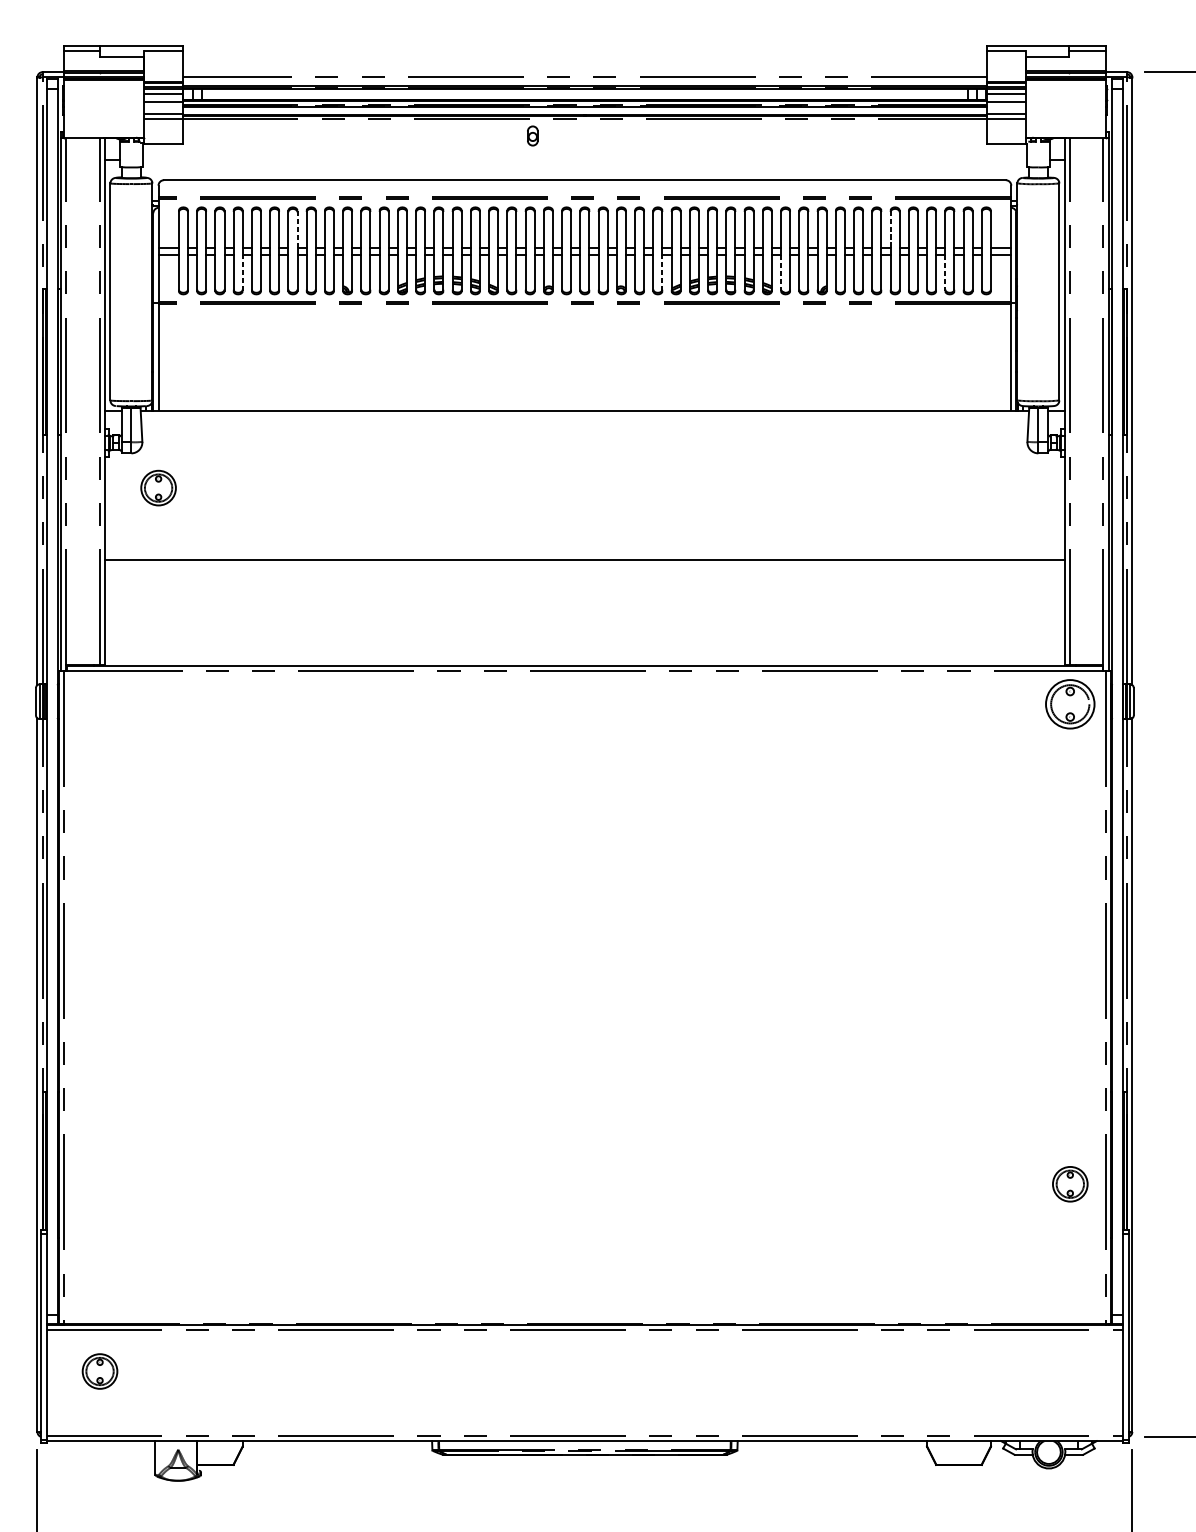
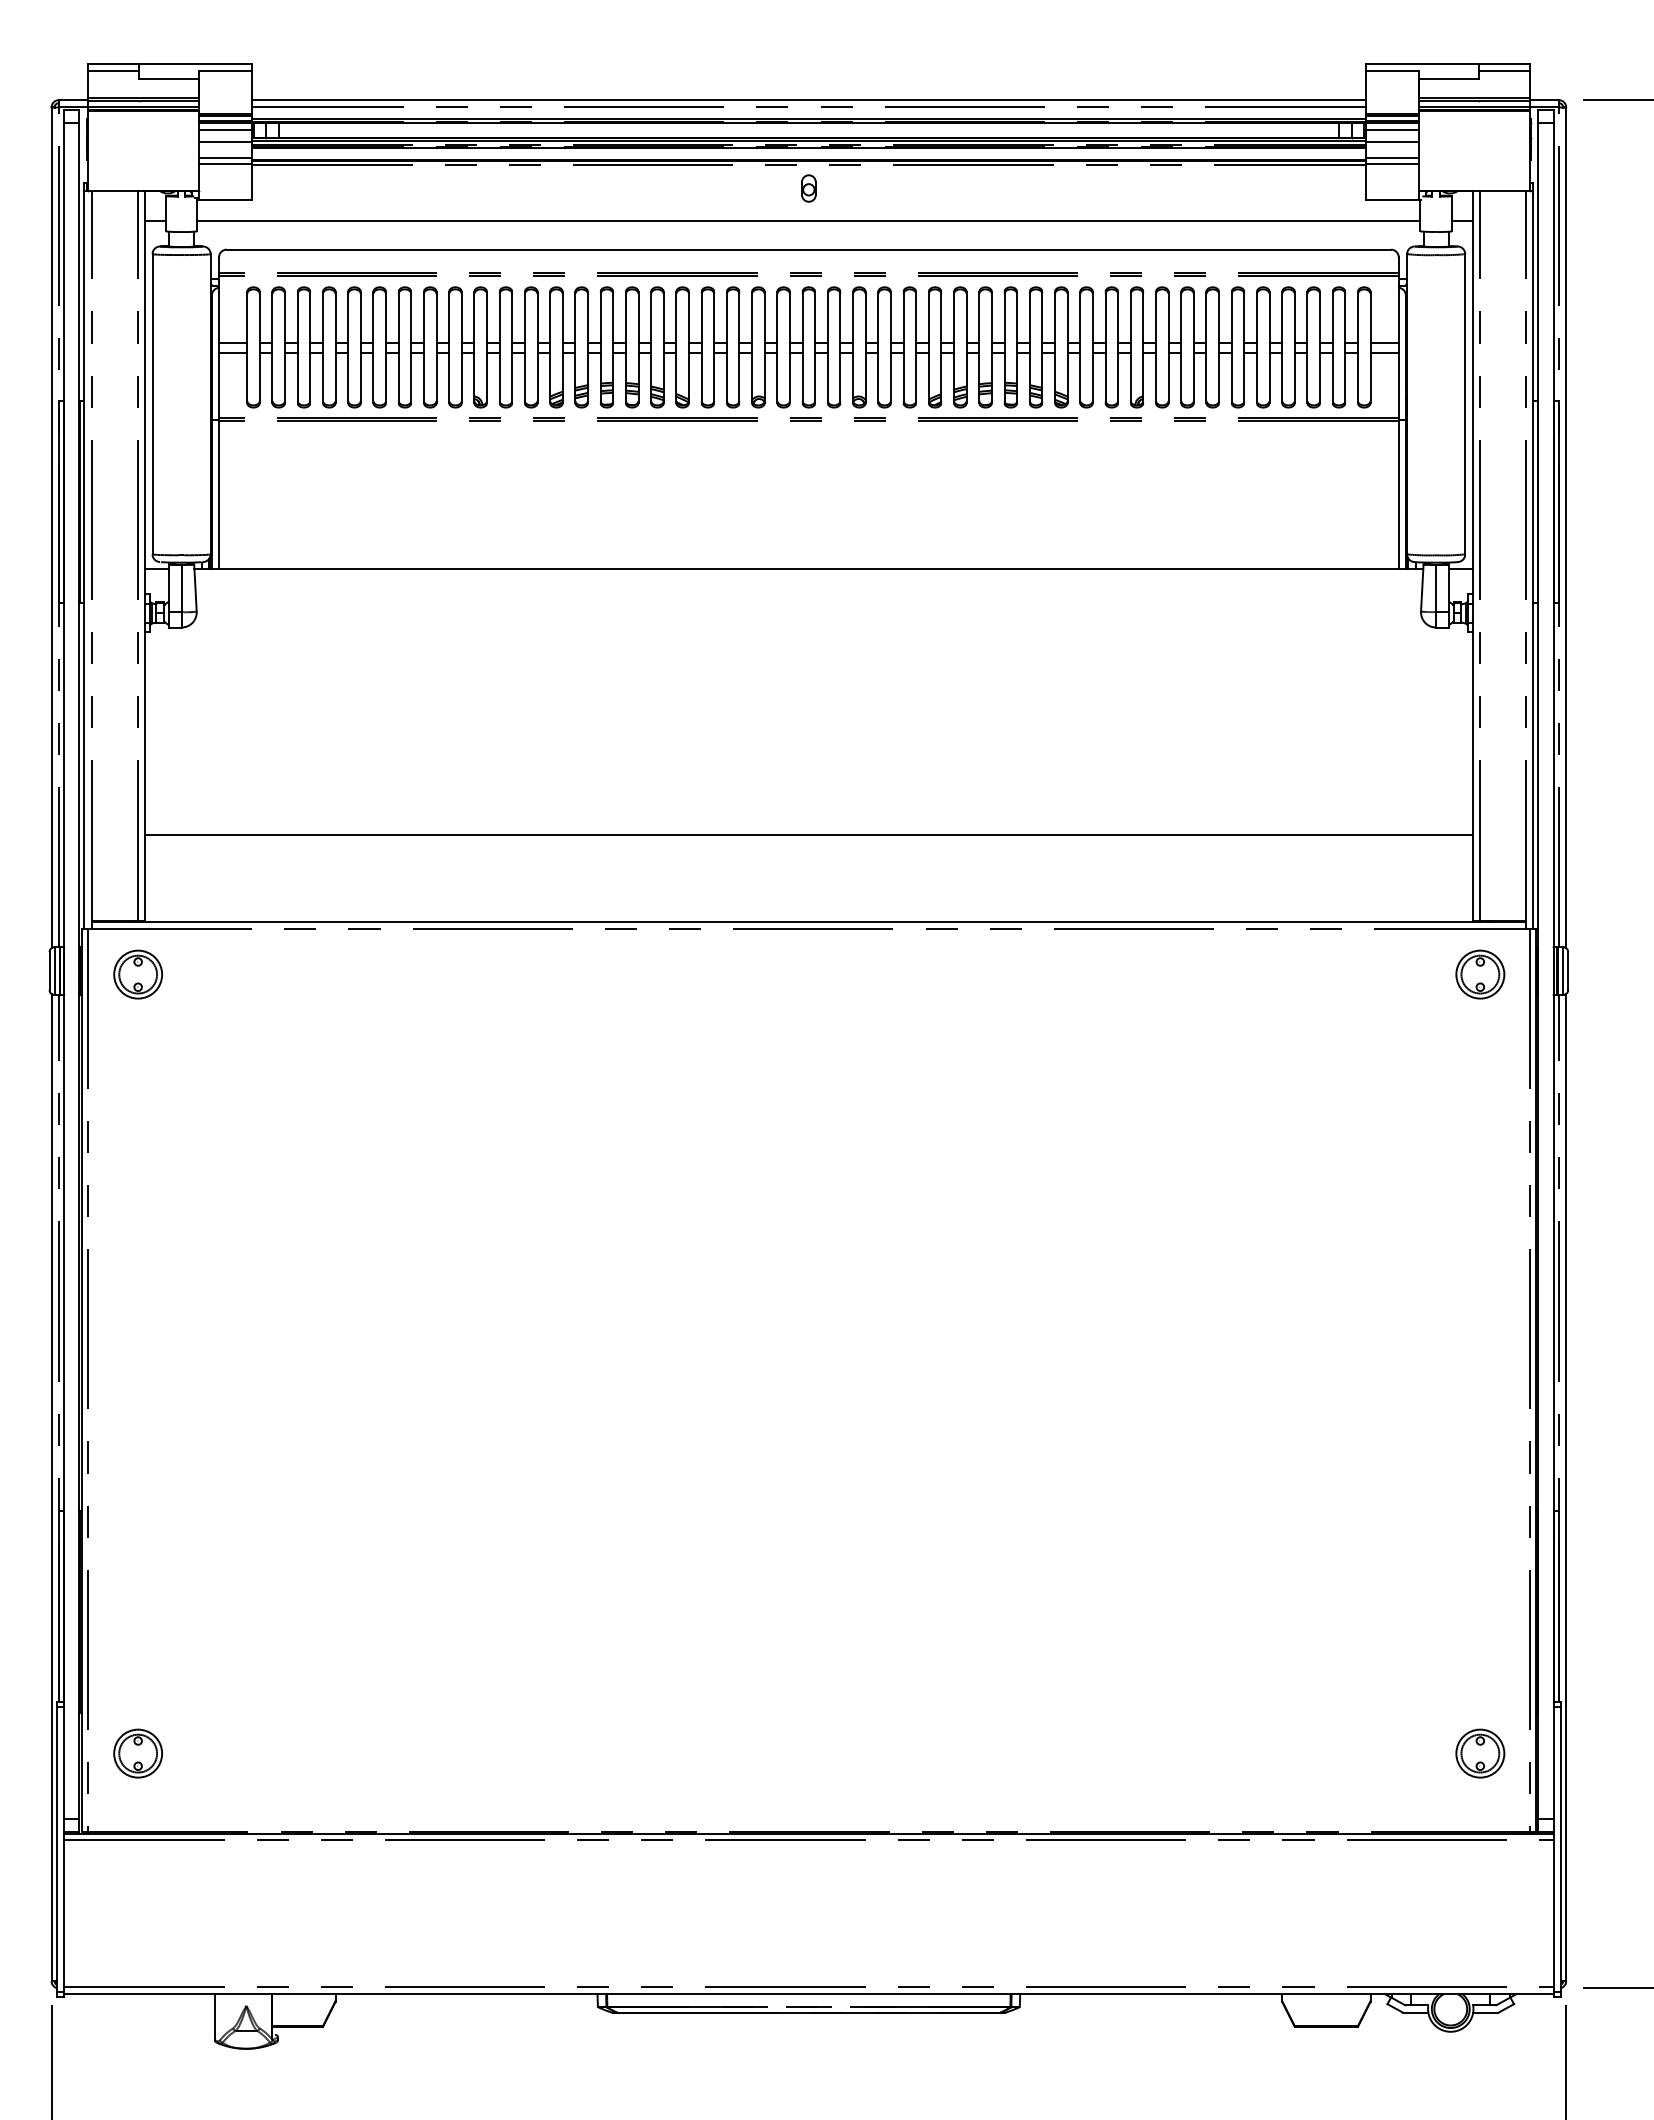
line: (584, 72) -> (808, 100), added
part: (532, 135) -> (808, 188), moved
line: (584, 159) -> (808, 221), added
line: (297, 229) -> (411, 317), dashed -> solid
line: (890, 229) -> (1231, 317), dashed -> solid
line: (242, 273) -> (335, 378), dashed -> solid
line: (662, 273) -> (916, 378), dashed -> solid
line: (781, 273) -> (1080, 378), dashed -> solid
line: (945, 273) -> (1307, 378), dashed -> solid
part: (158, 488) -> (137, 974), moved
line: (584, 559) -> (808, 834), moved
part: (1070, 704) -> (1480, 974), size x0.71
part: (1070, 1184) -> (1480, 1753), moved
part: (99, 1371) -> (137, 1753), moved

